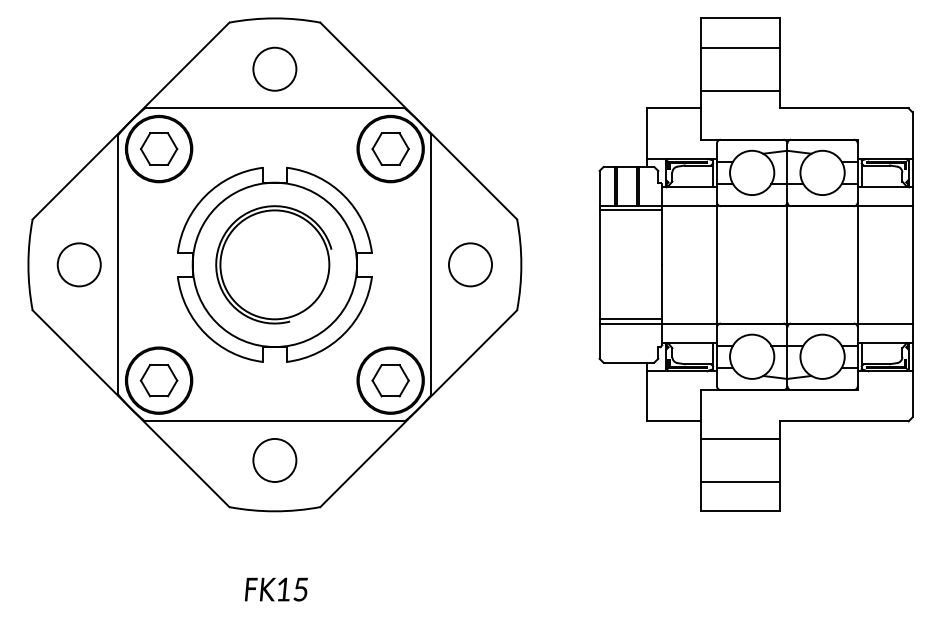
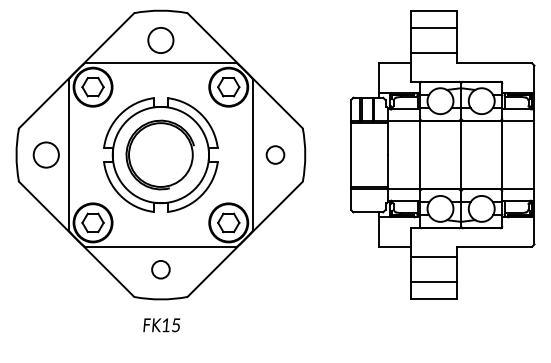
circle: (470, 263) -> (275, 154), size x0.7
circle: (274, 460) -> (160, 269), size x0.7
text: (275, 589) -> (161, 325), moved

